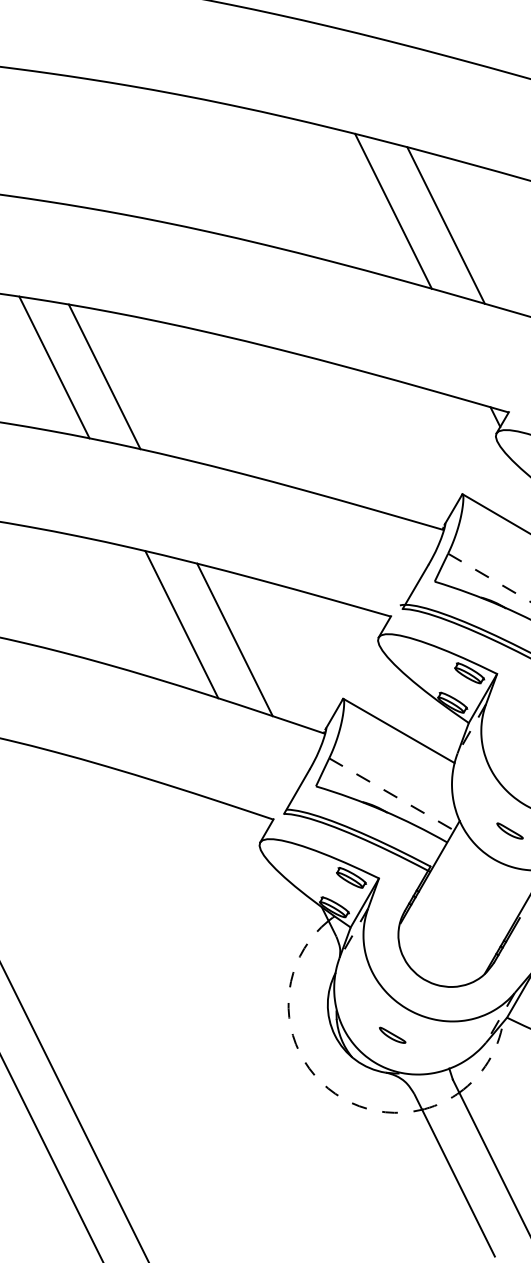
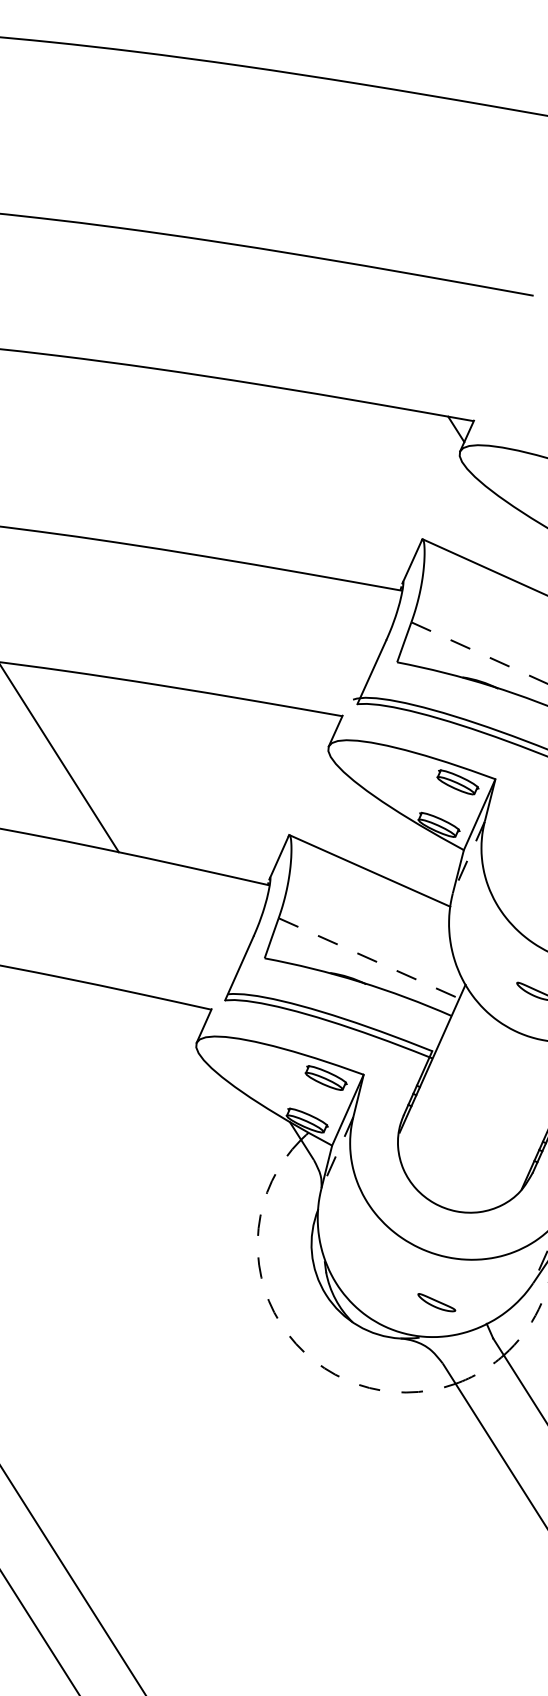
line: (393, 210) -> (287, 162), removed
line: (445, 225) -> (360, 175), removed
line: (234, 639) -> (132, 769), removed
part: (392, 1034) -> (436, 1301), moved

